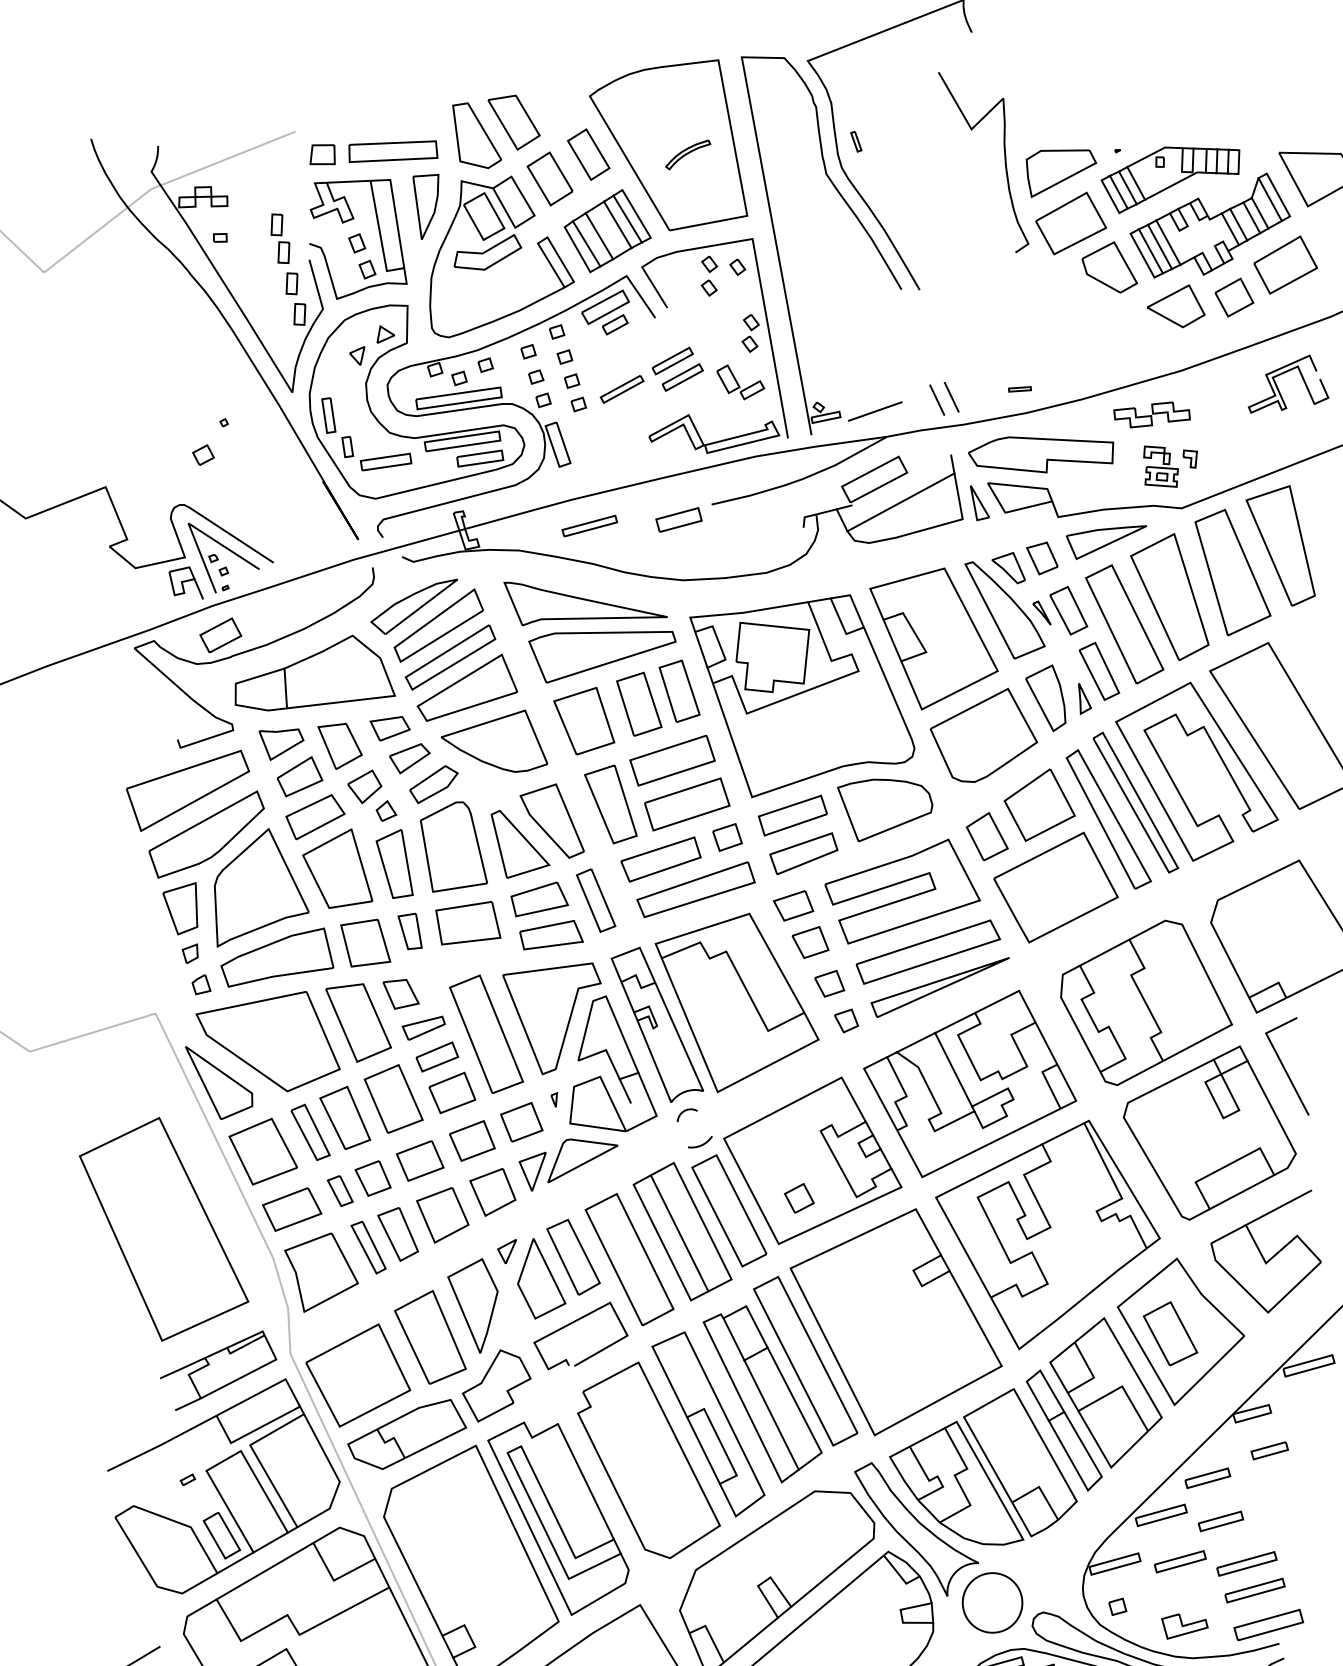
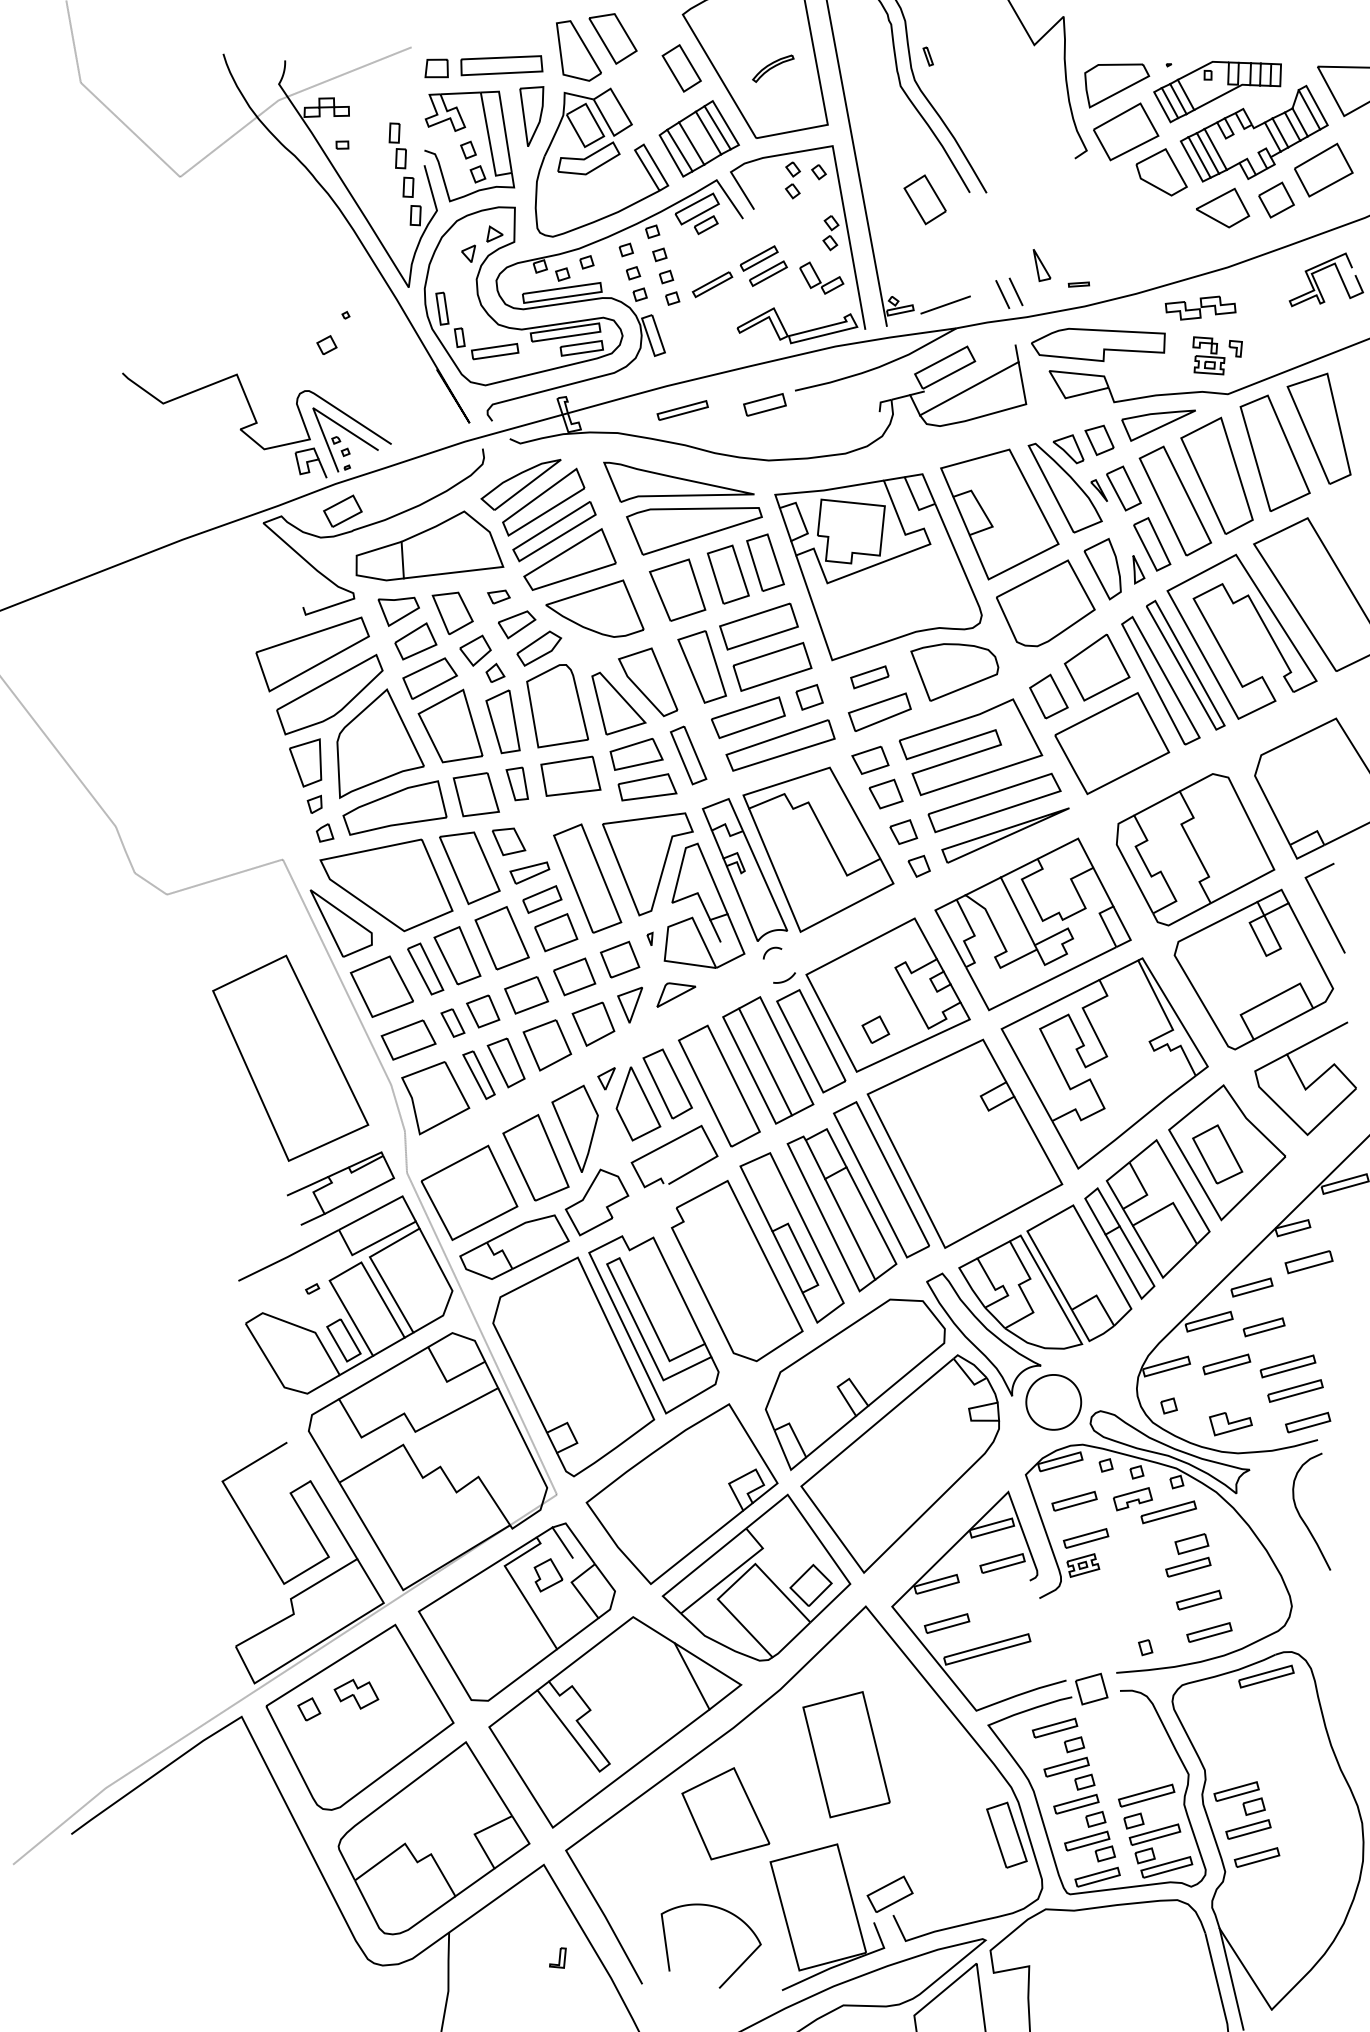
part: (549, 178) -> (924, 199), moved
part: (979, 503) -> (1041, 265), moved
part: (389, 727) -> (498, 596), size x0.6
part: (792, 815) -> (869, 677), size x0.6
part: (582, 1160) -> (676, 994), size x0.6
part: (1269, 1451) -> (1308, 1262), size x1.4
part: (1268, 1624) -> (1307, 1422), size x0.7

